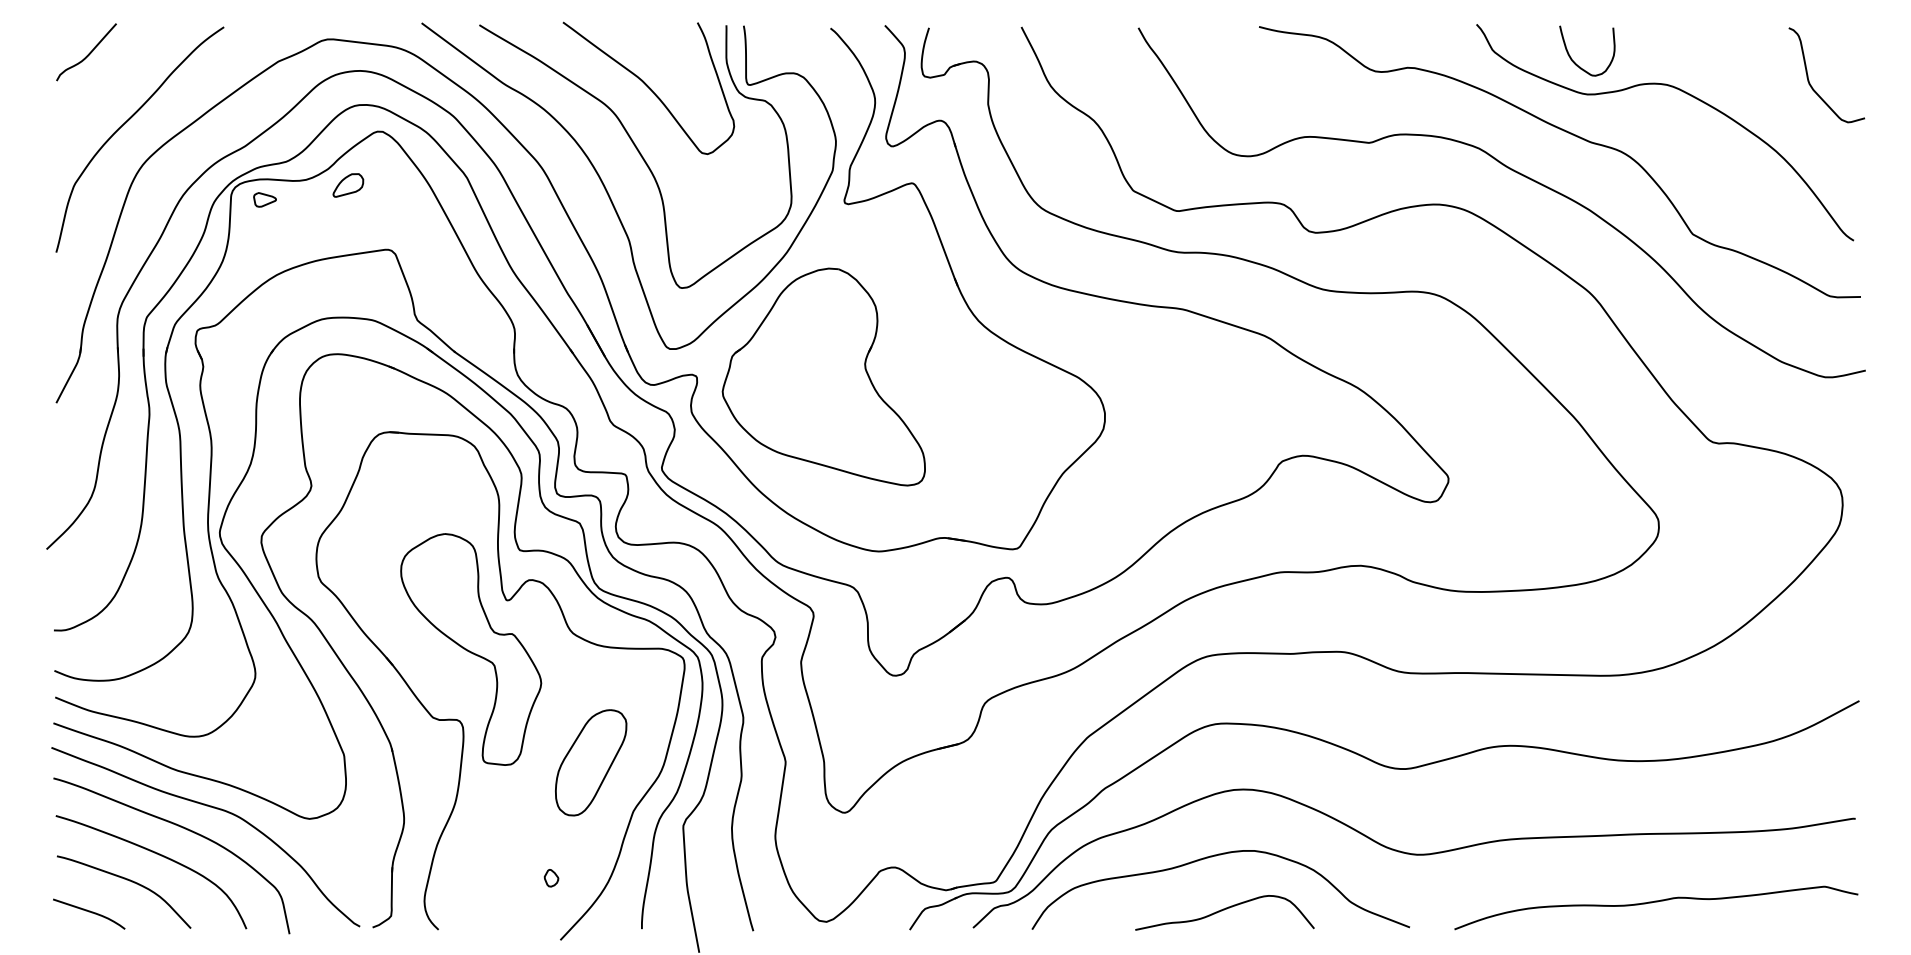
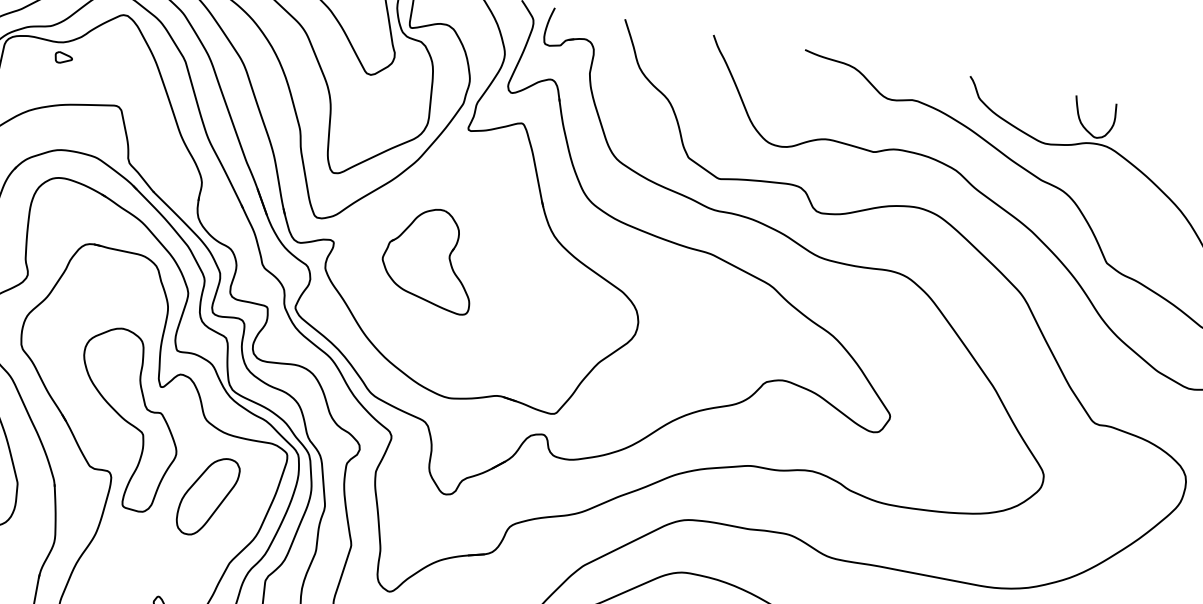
curve: (1575, 62) -> (1083, 125), moved
part: (348, 185) -> (94, 52), removed
part: (264, 199) -> (63, 57), moved
part: (823, 376) -> (429, 258), size x0.6
part: (591, 762) -> (208, 496), moved

